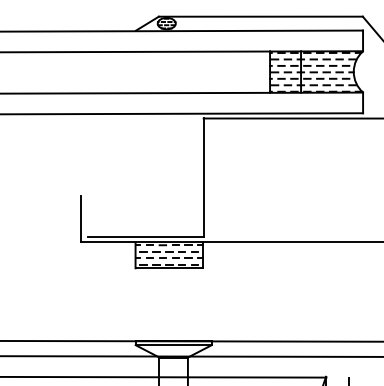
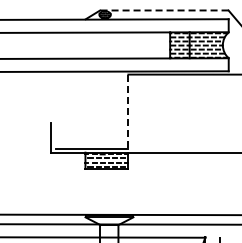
line: (259, 16) -> (163, 10), solid -> dashed
line: (203, 178) -> (128, 112), solid -> dashed

